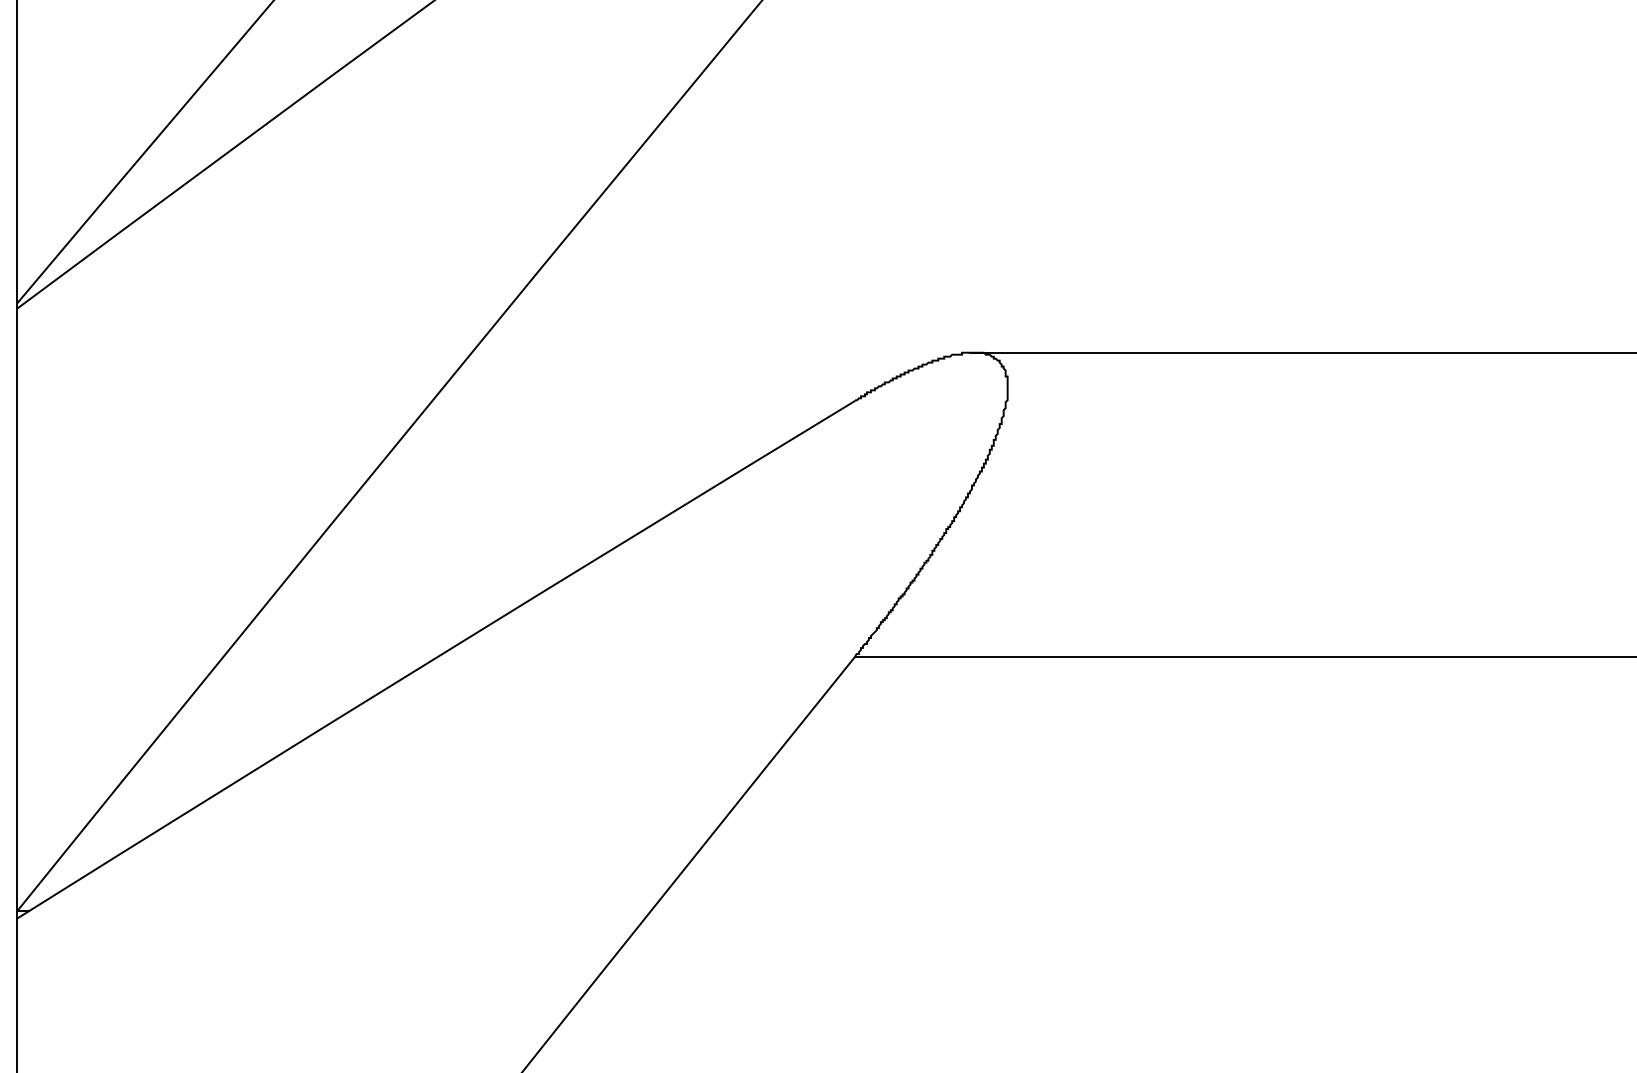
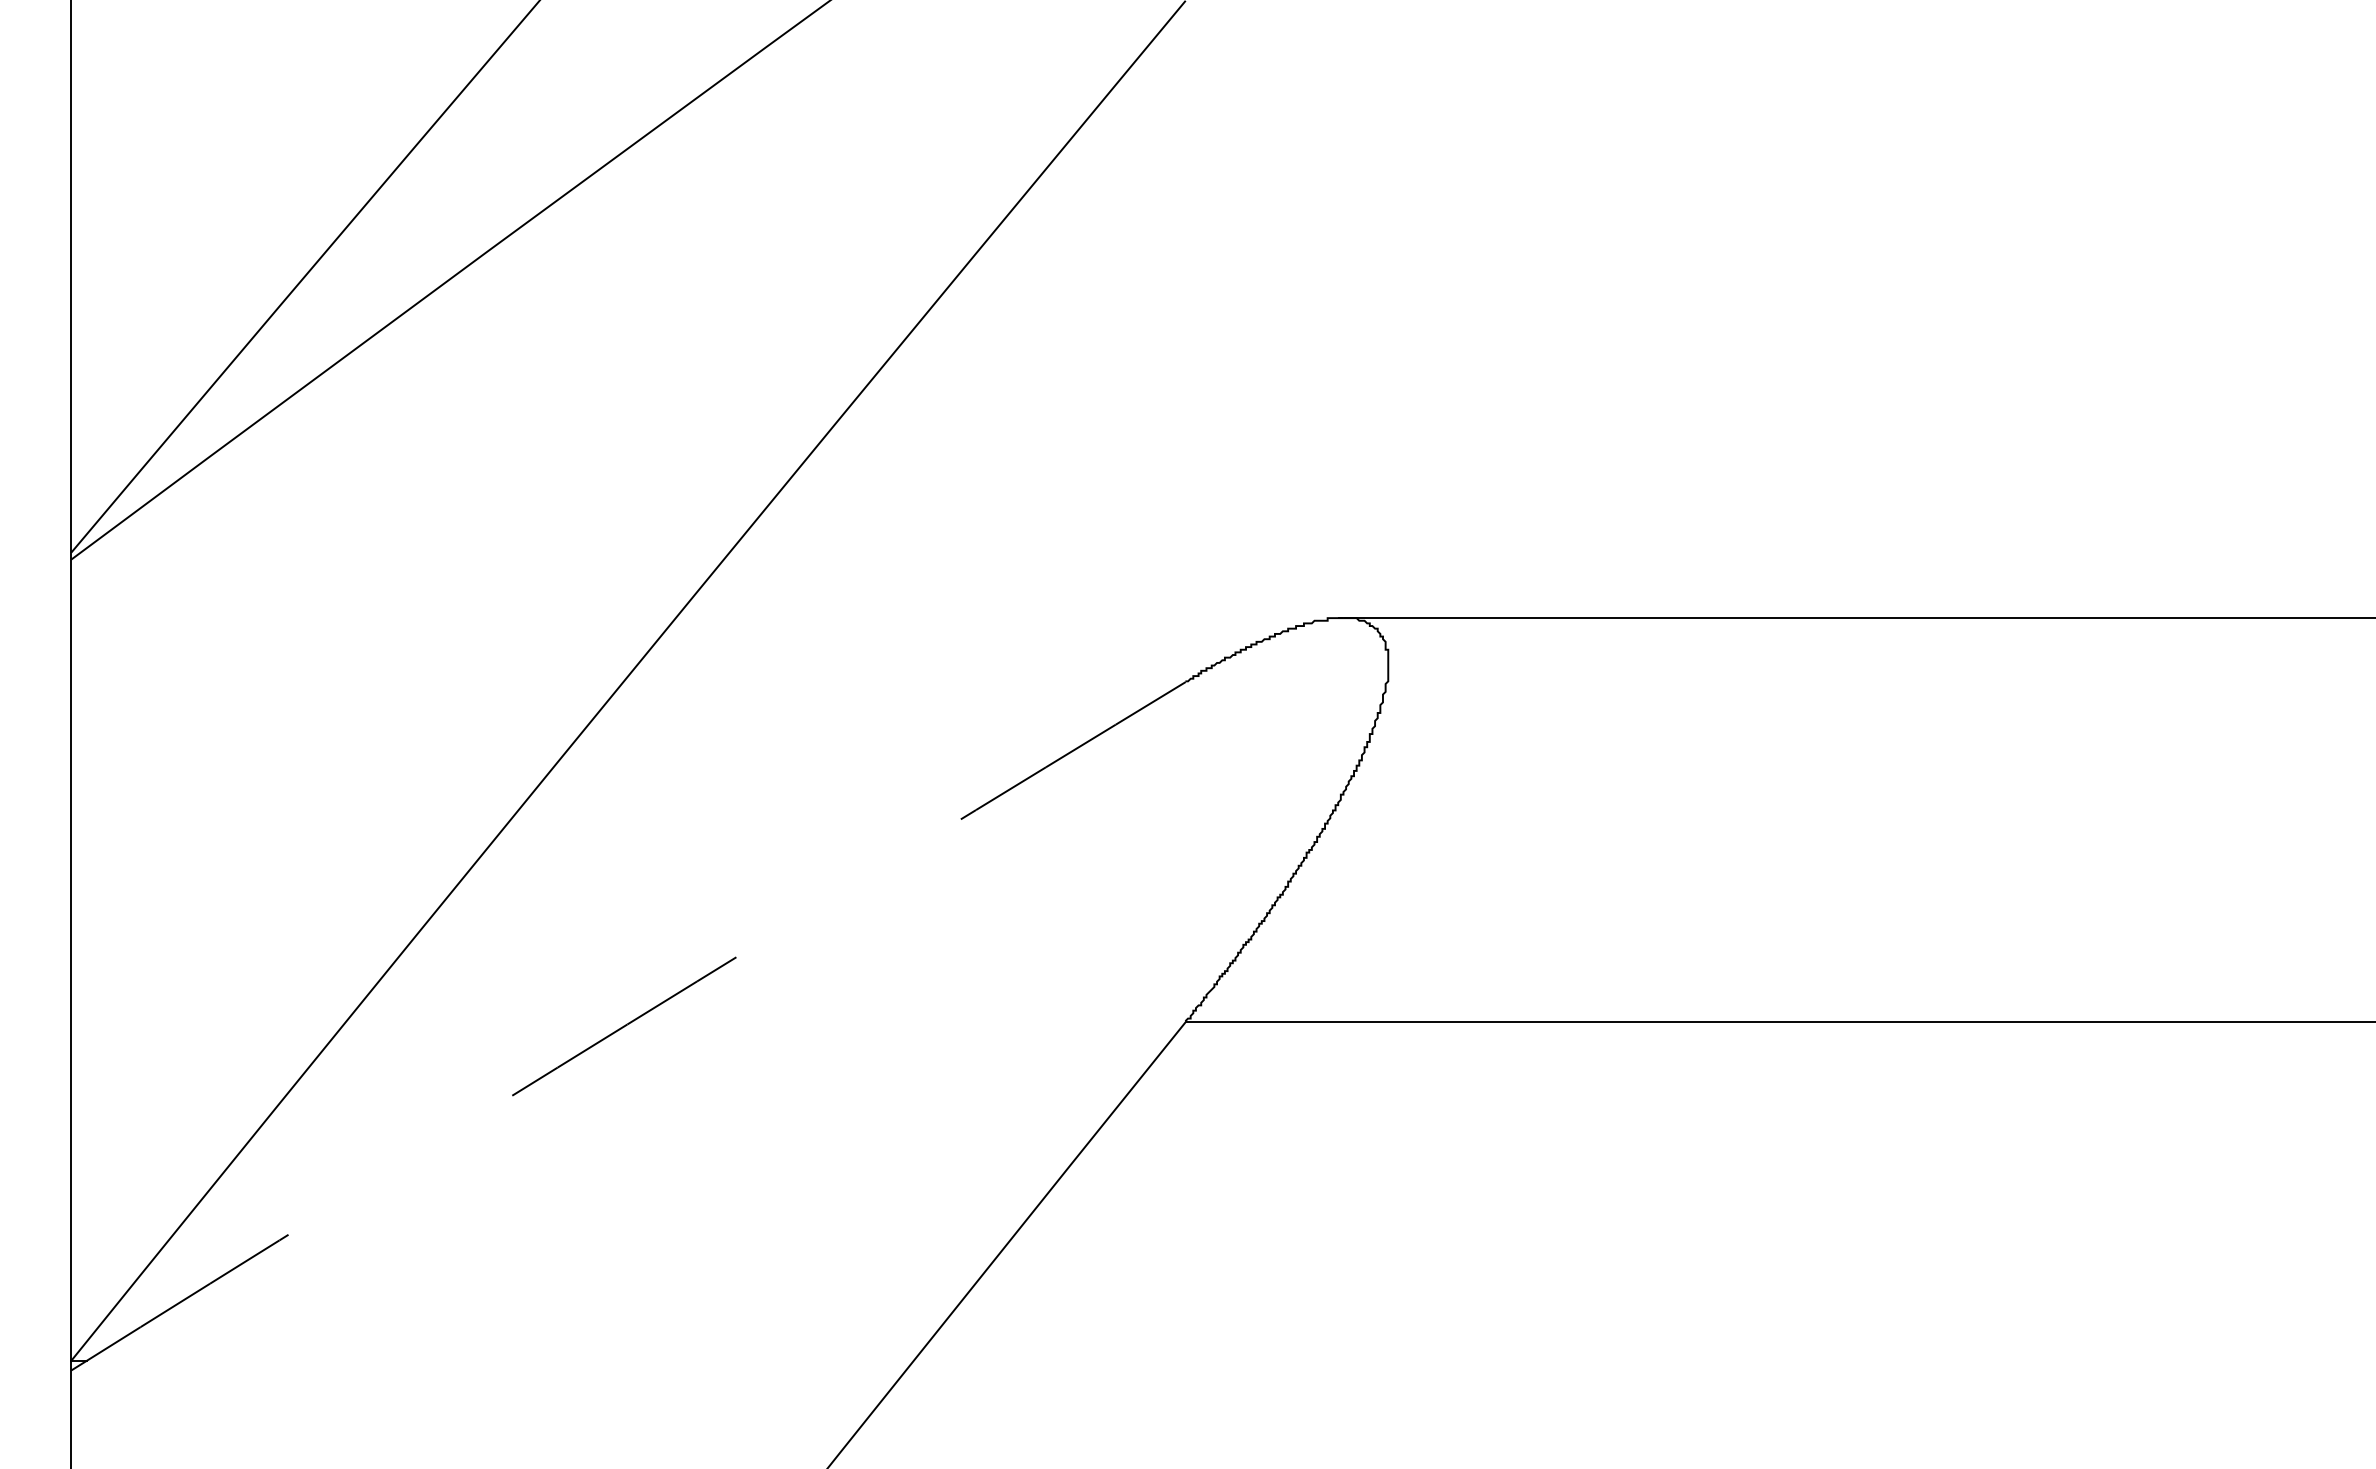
arc: (435, 658) -> (627, 1024), solid -> dashed

